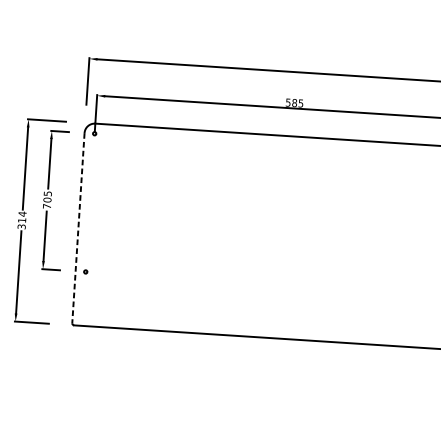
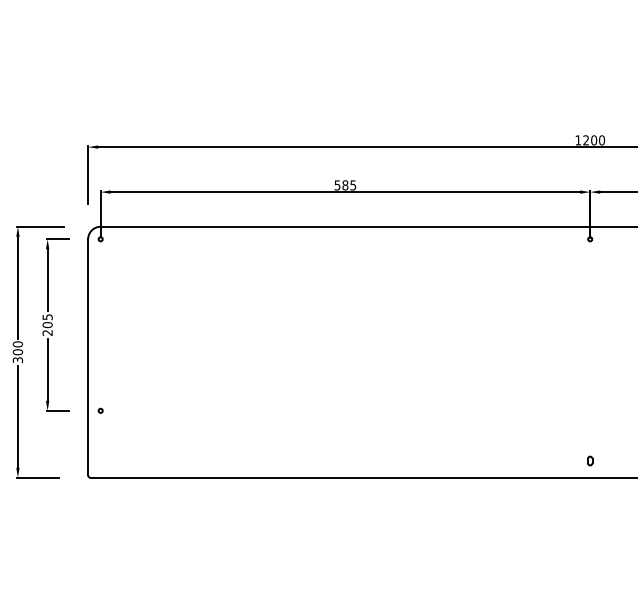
text: (46, 206) -> (47, 332), 705 -> 205
text: (21, 217) -> (17, 348), 314 -> 300
line: (78, 228) -> (88, 357), dashed -> solid

